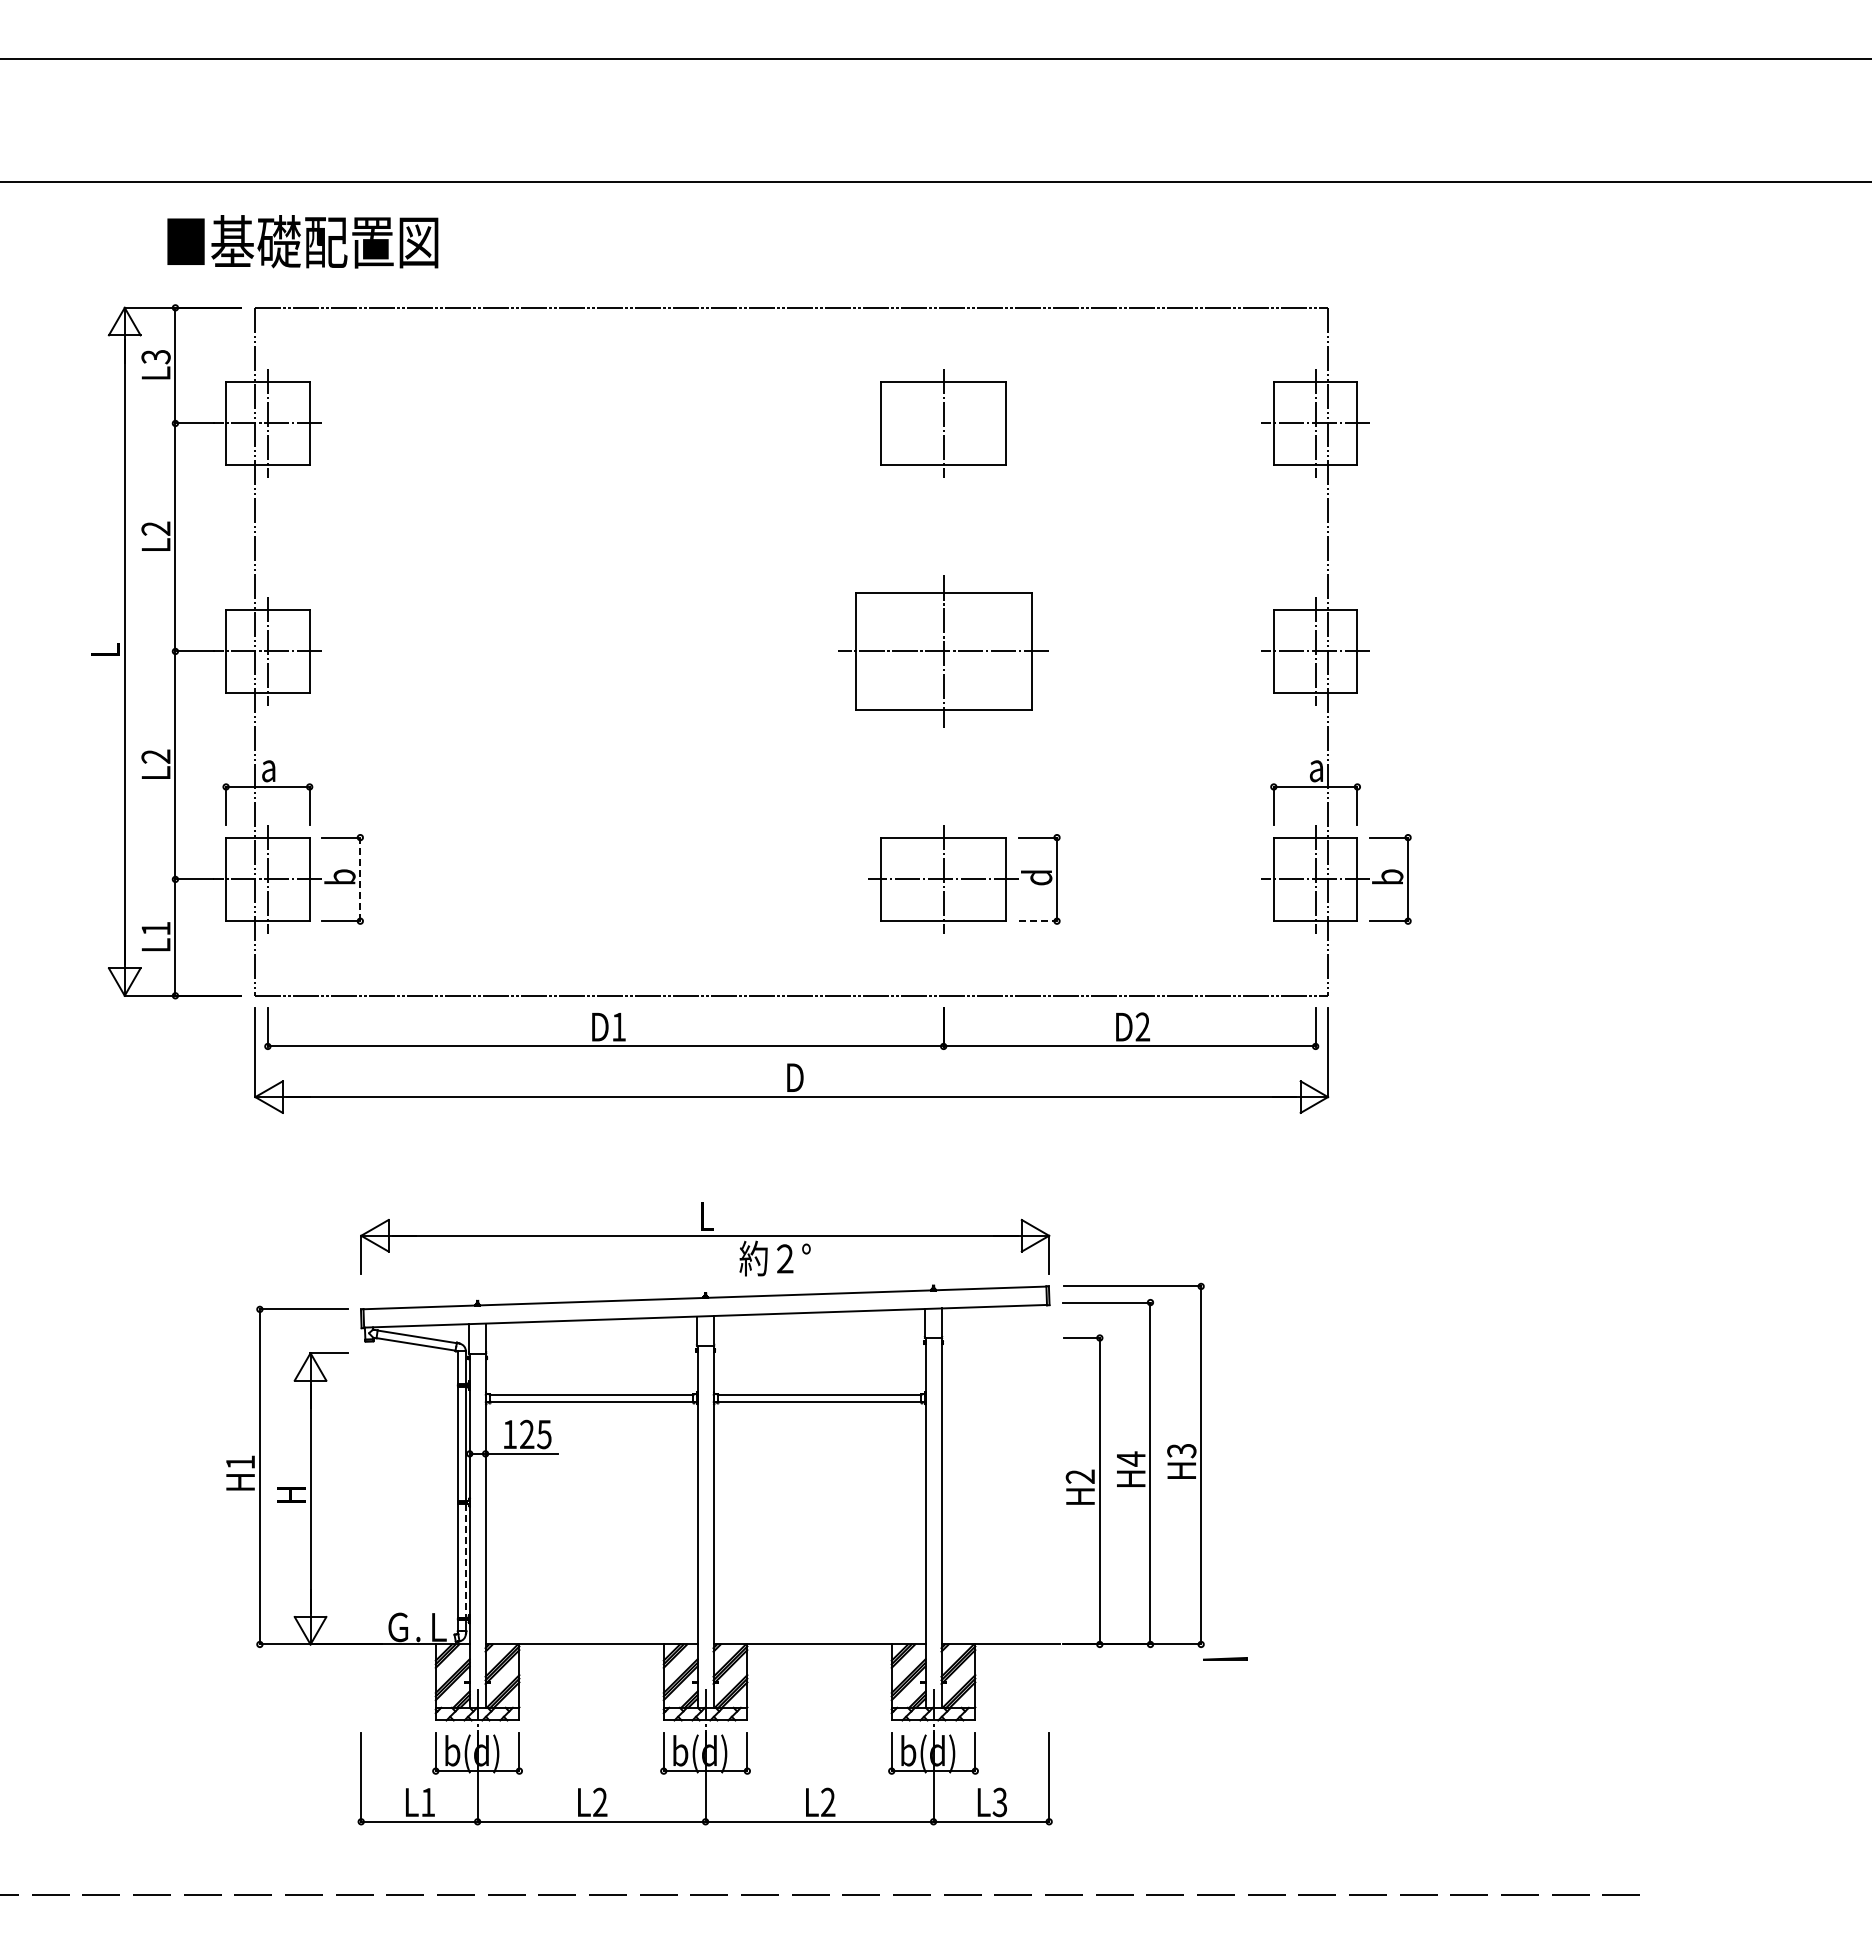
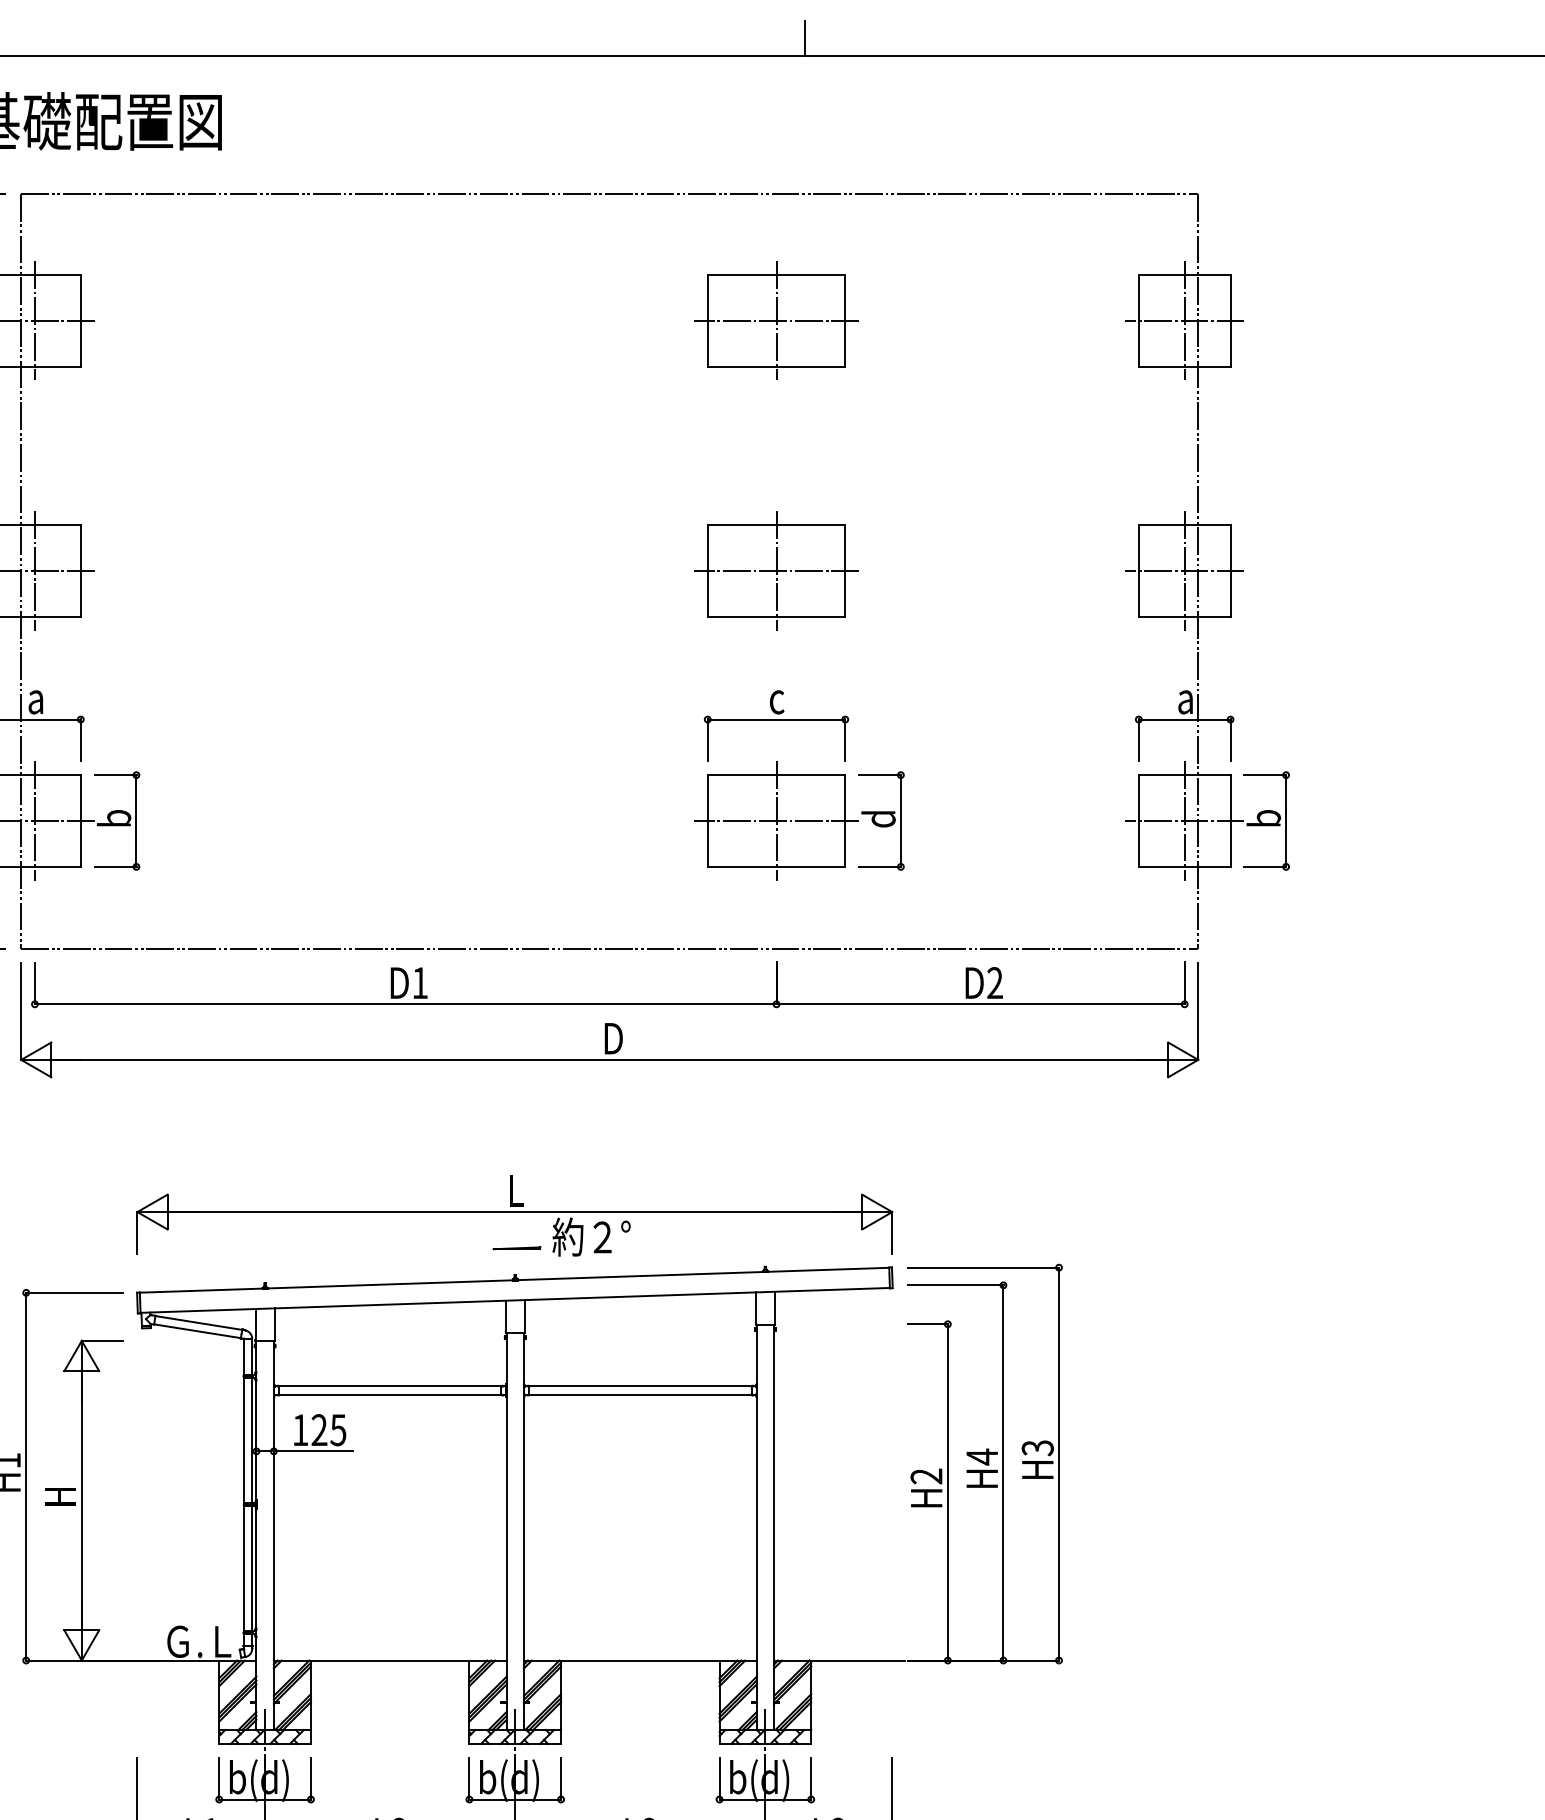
line: (970, 166) -> (805, 38), added
line: (943, 423) -> (776, 320), added
part: (943, 651) -> (776, 570), size x0.71
part: (943, 792) -> (776, 725), added
line: (360, 879) -> (136, 821), dashed -> solid
line: (1038, 921) -> (880, 867), dashed -> solid
line: (465, 1561) -> (251, 1569), dashed -> solid
line: (1225, 1658) -> (517, 1247), moved

